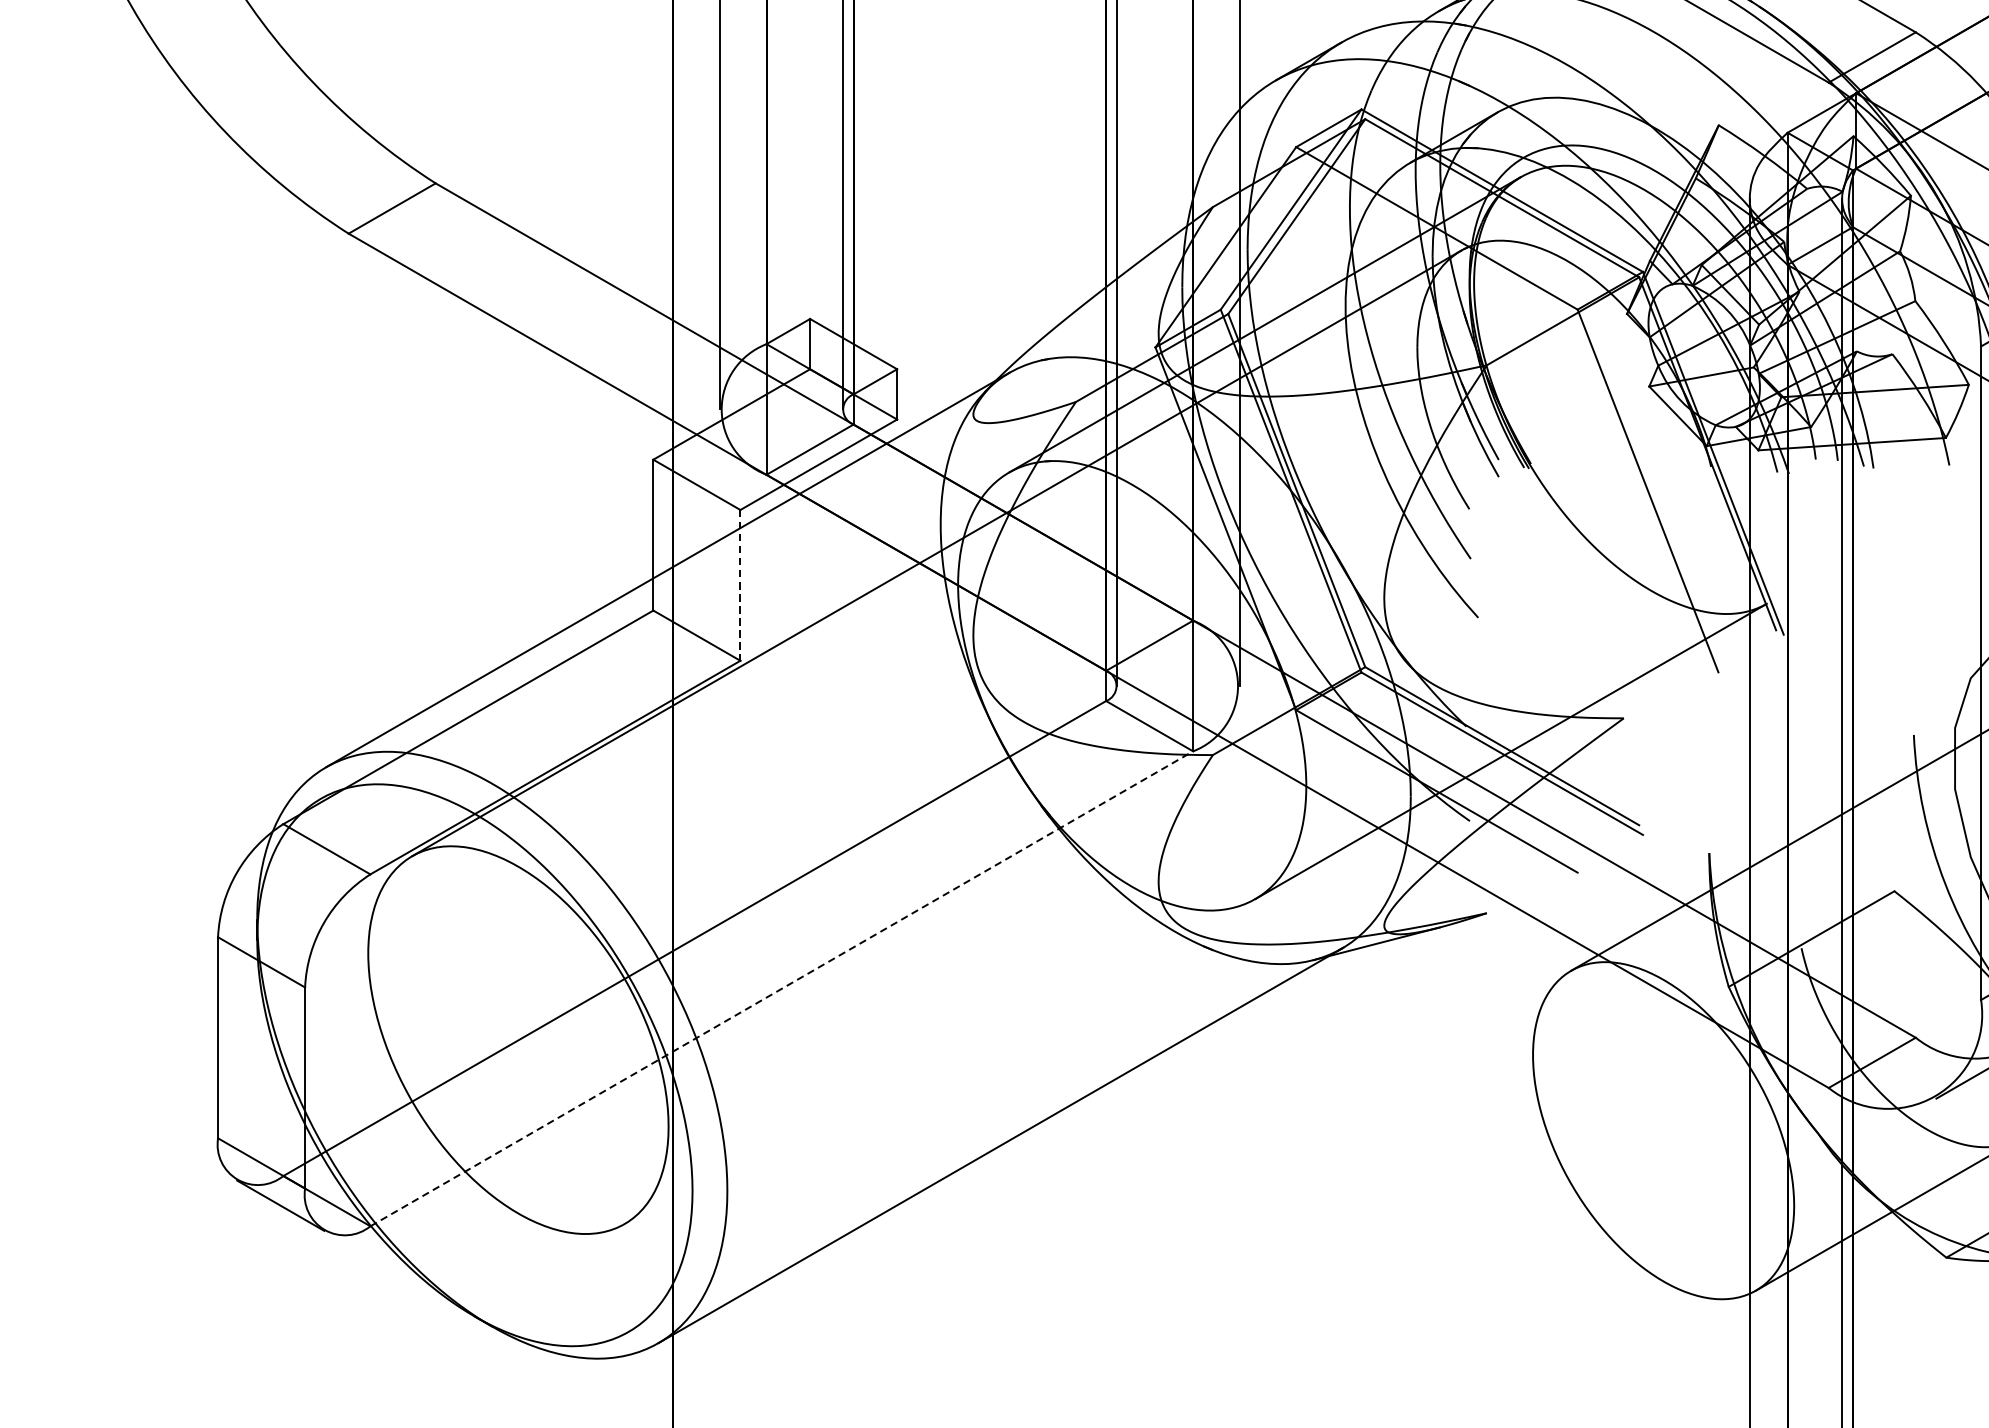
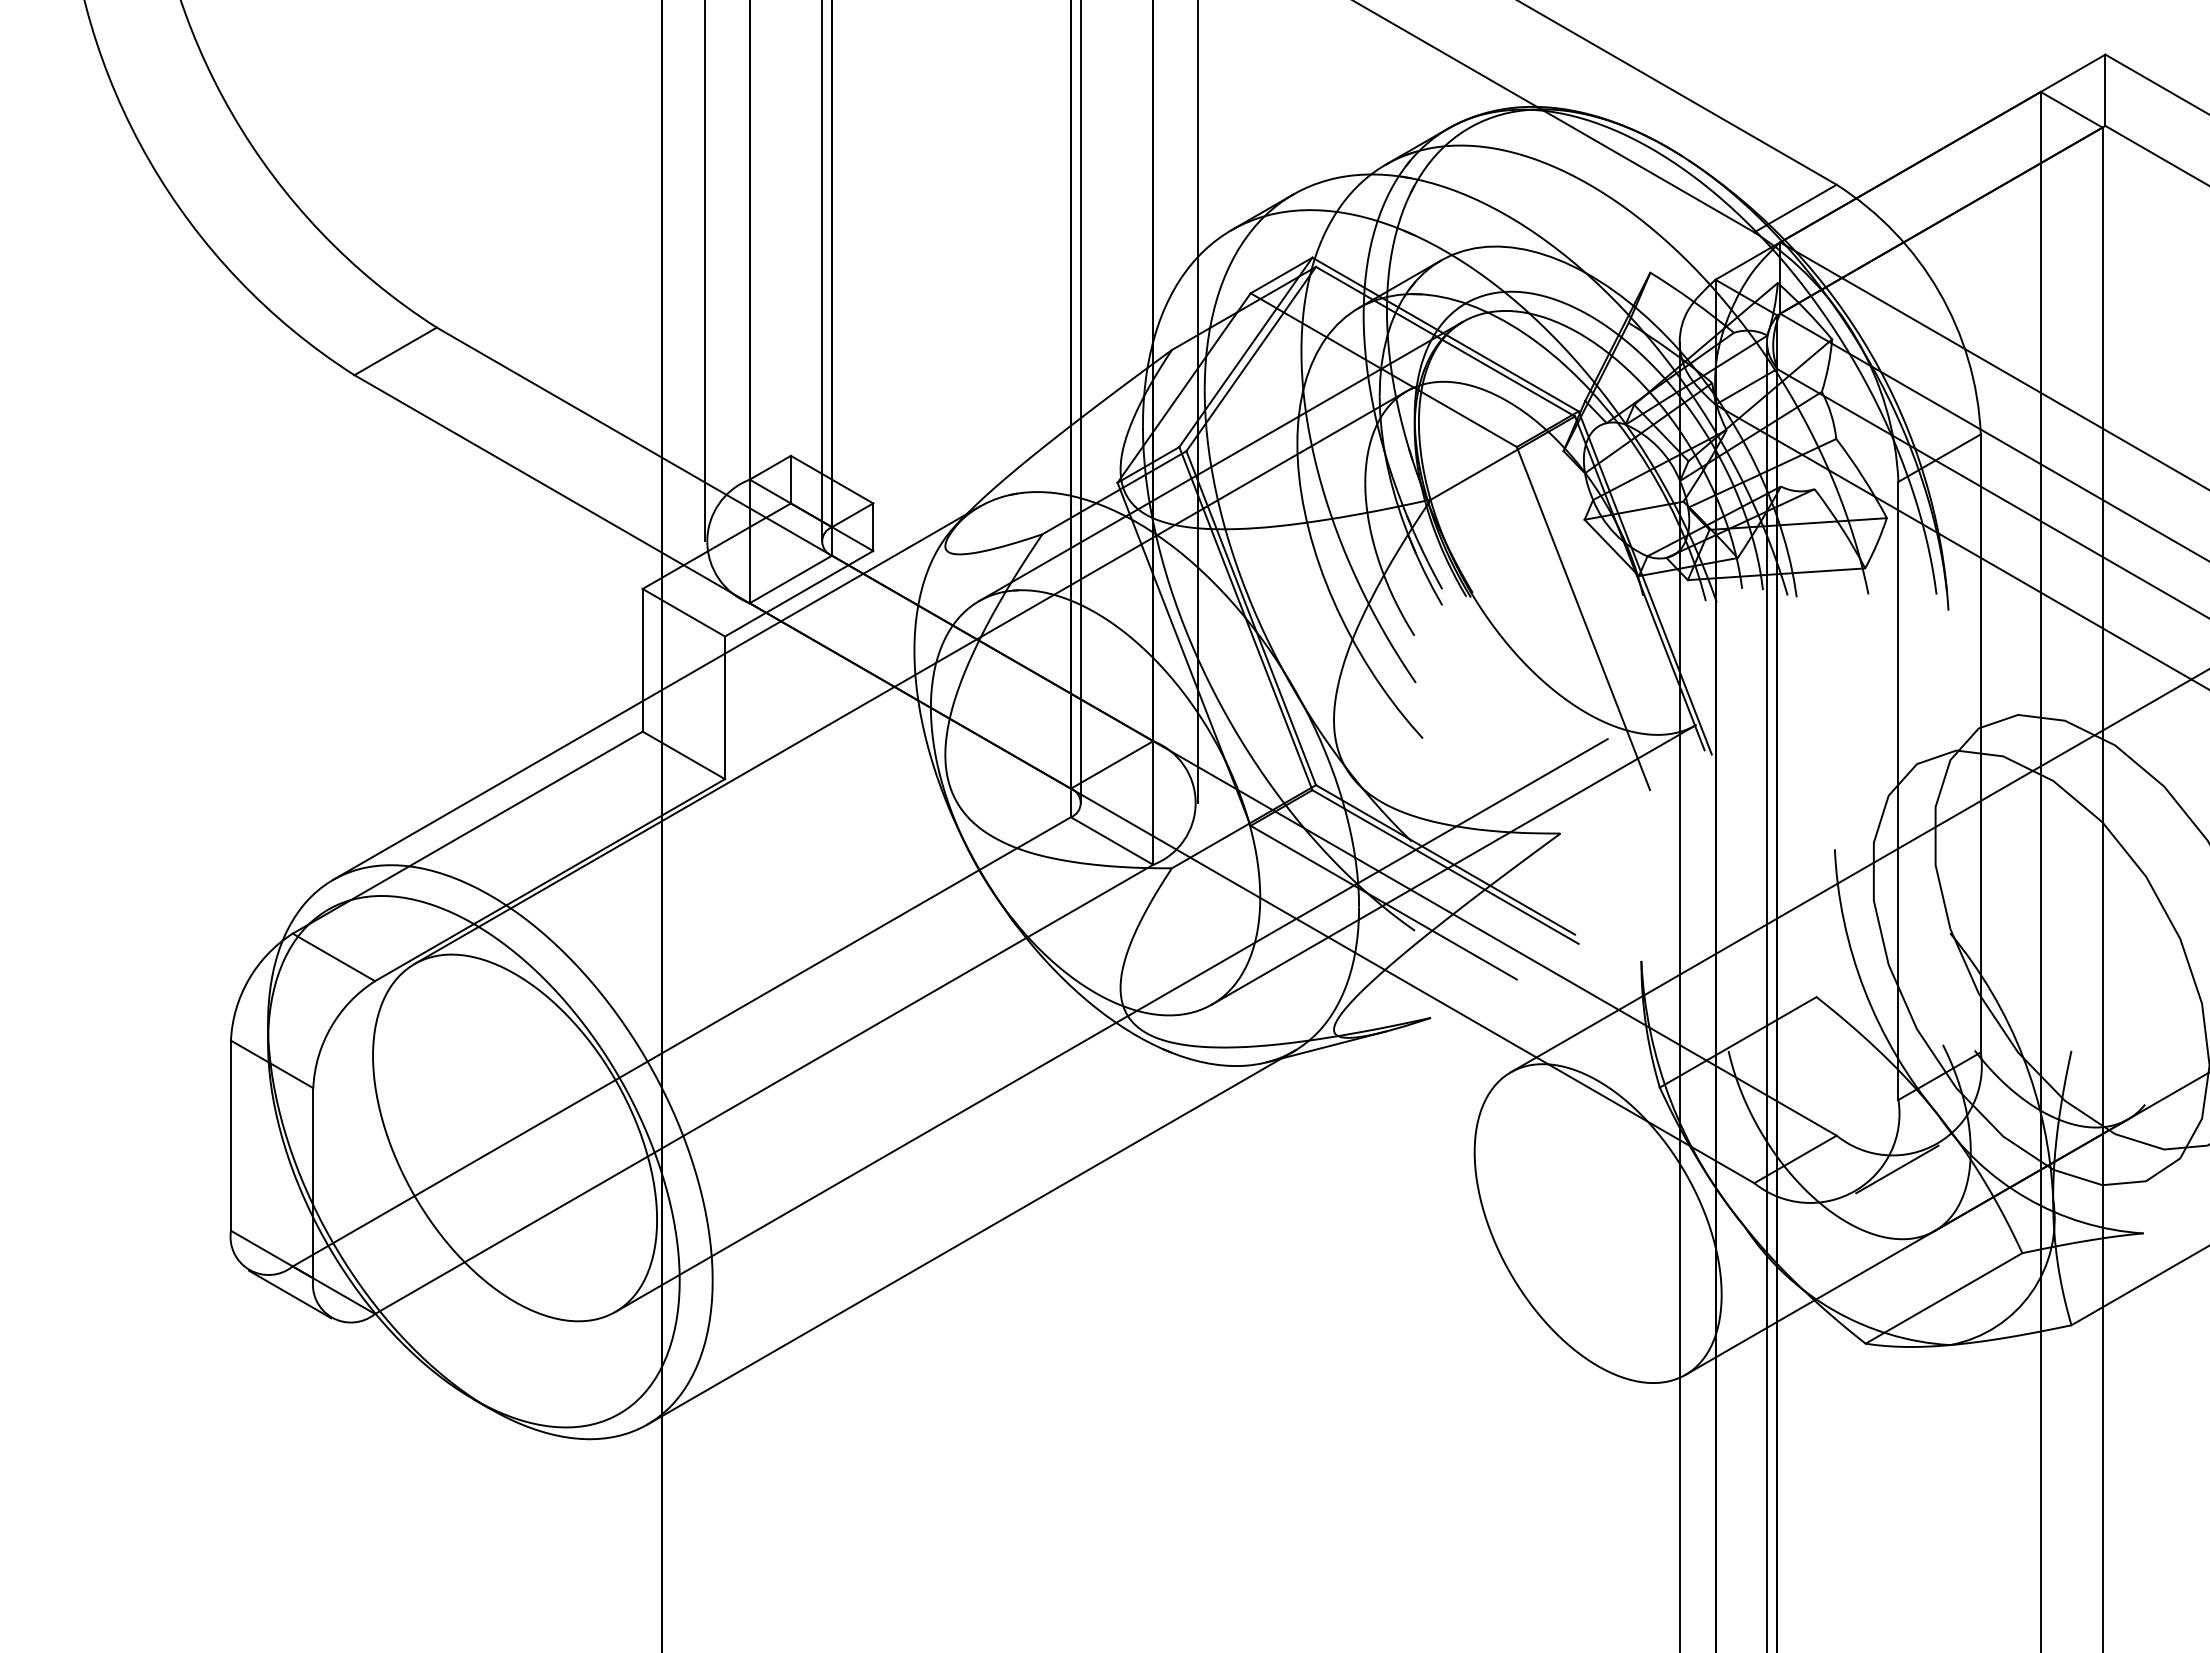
line: (740, 586) -> (725, 708), dashed -> solid
line: (1149, 921) -> (1111, 1025), added
line: (782, 988) -> (764, 1089), dashed -> solid

